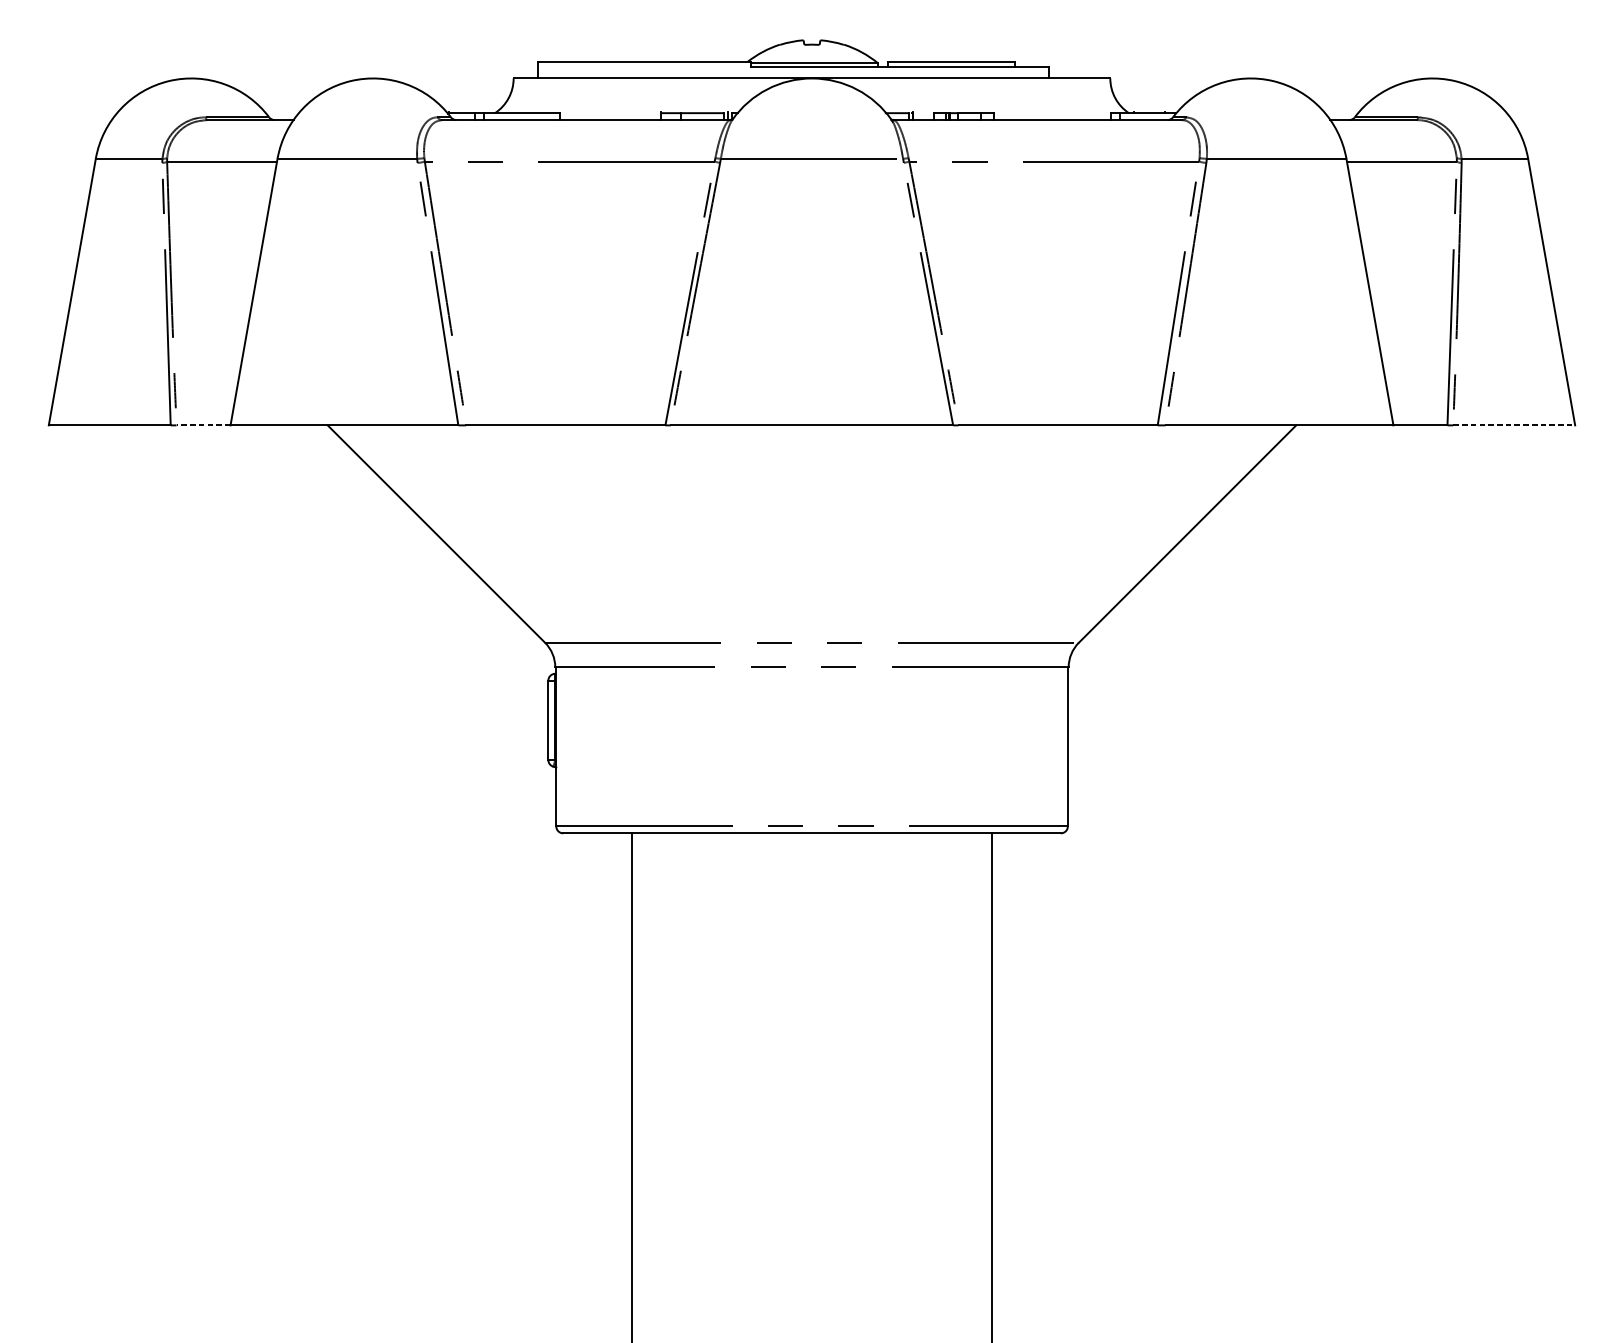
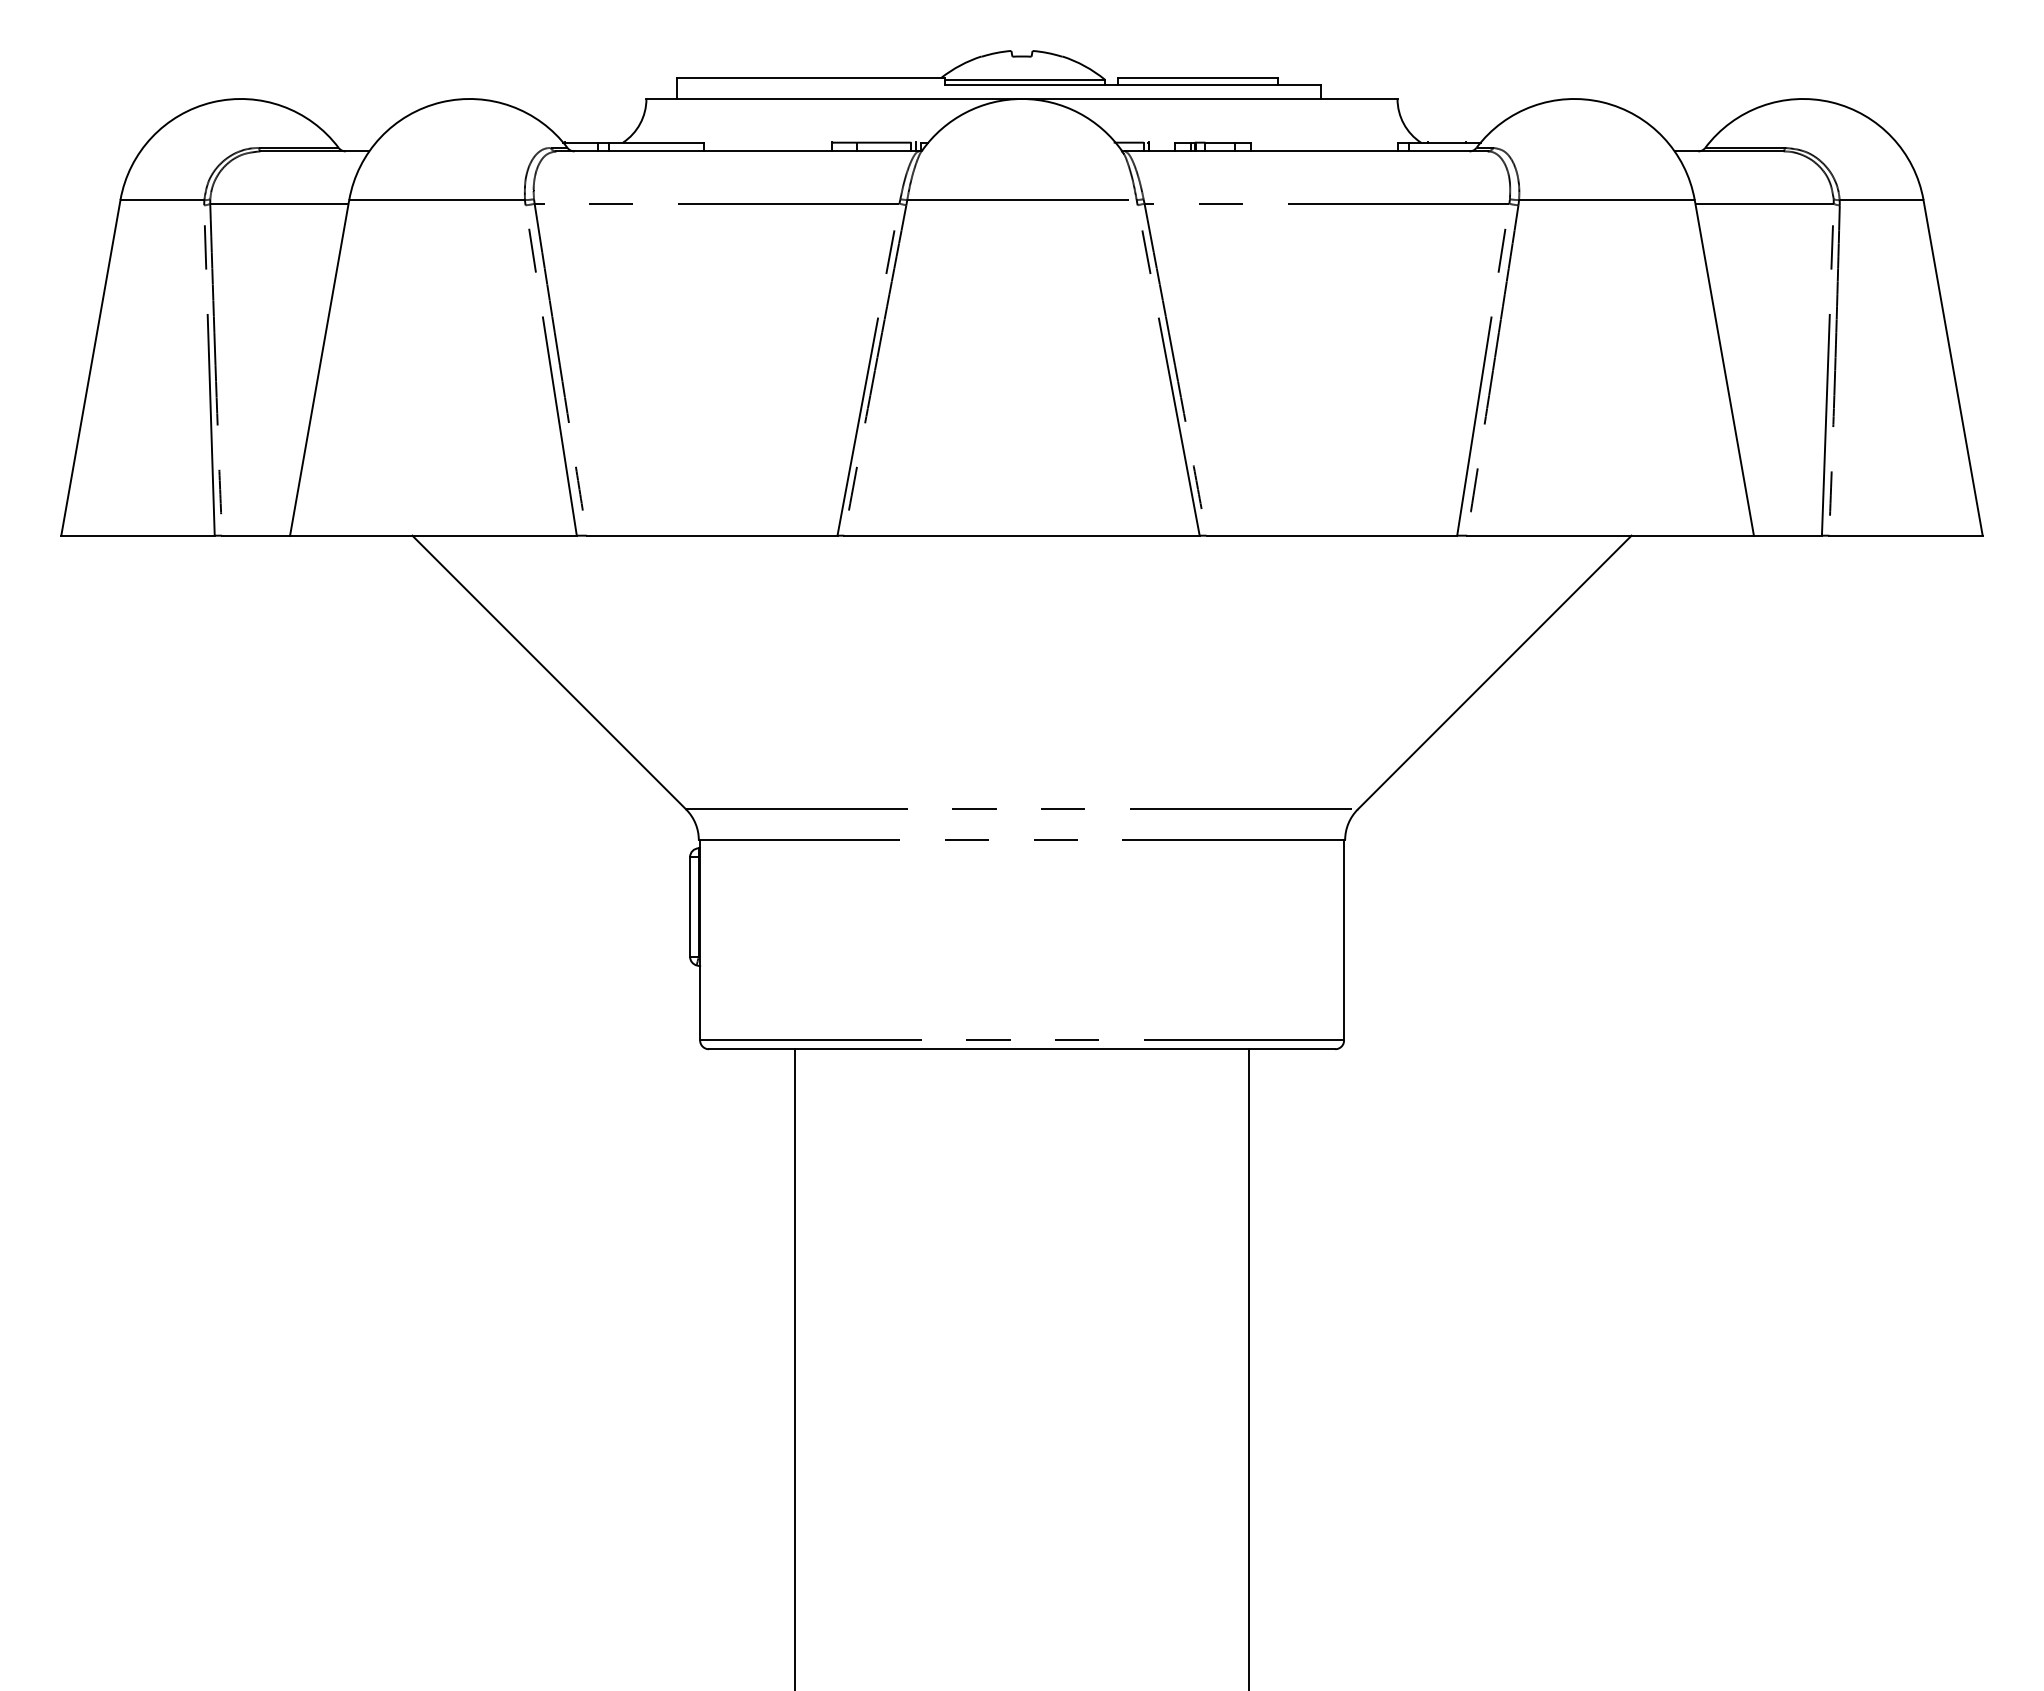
line: (203, 425) -> (255, 535), dashed -> solid
line: (1513, 425) -> (1905, 535), dashed -> solid

